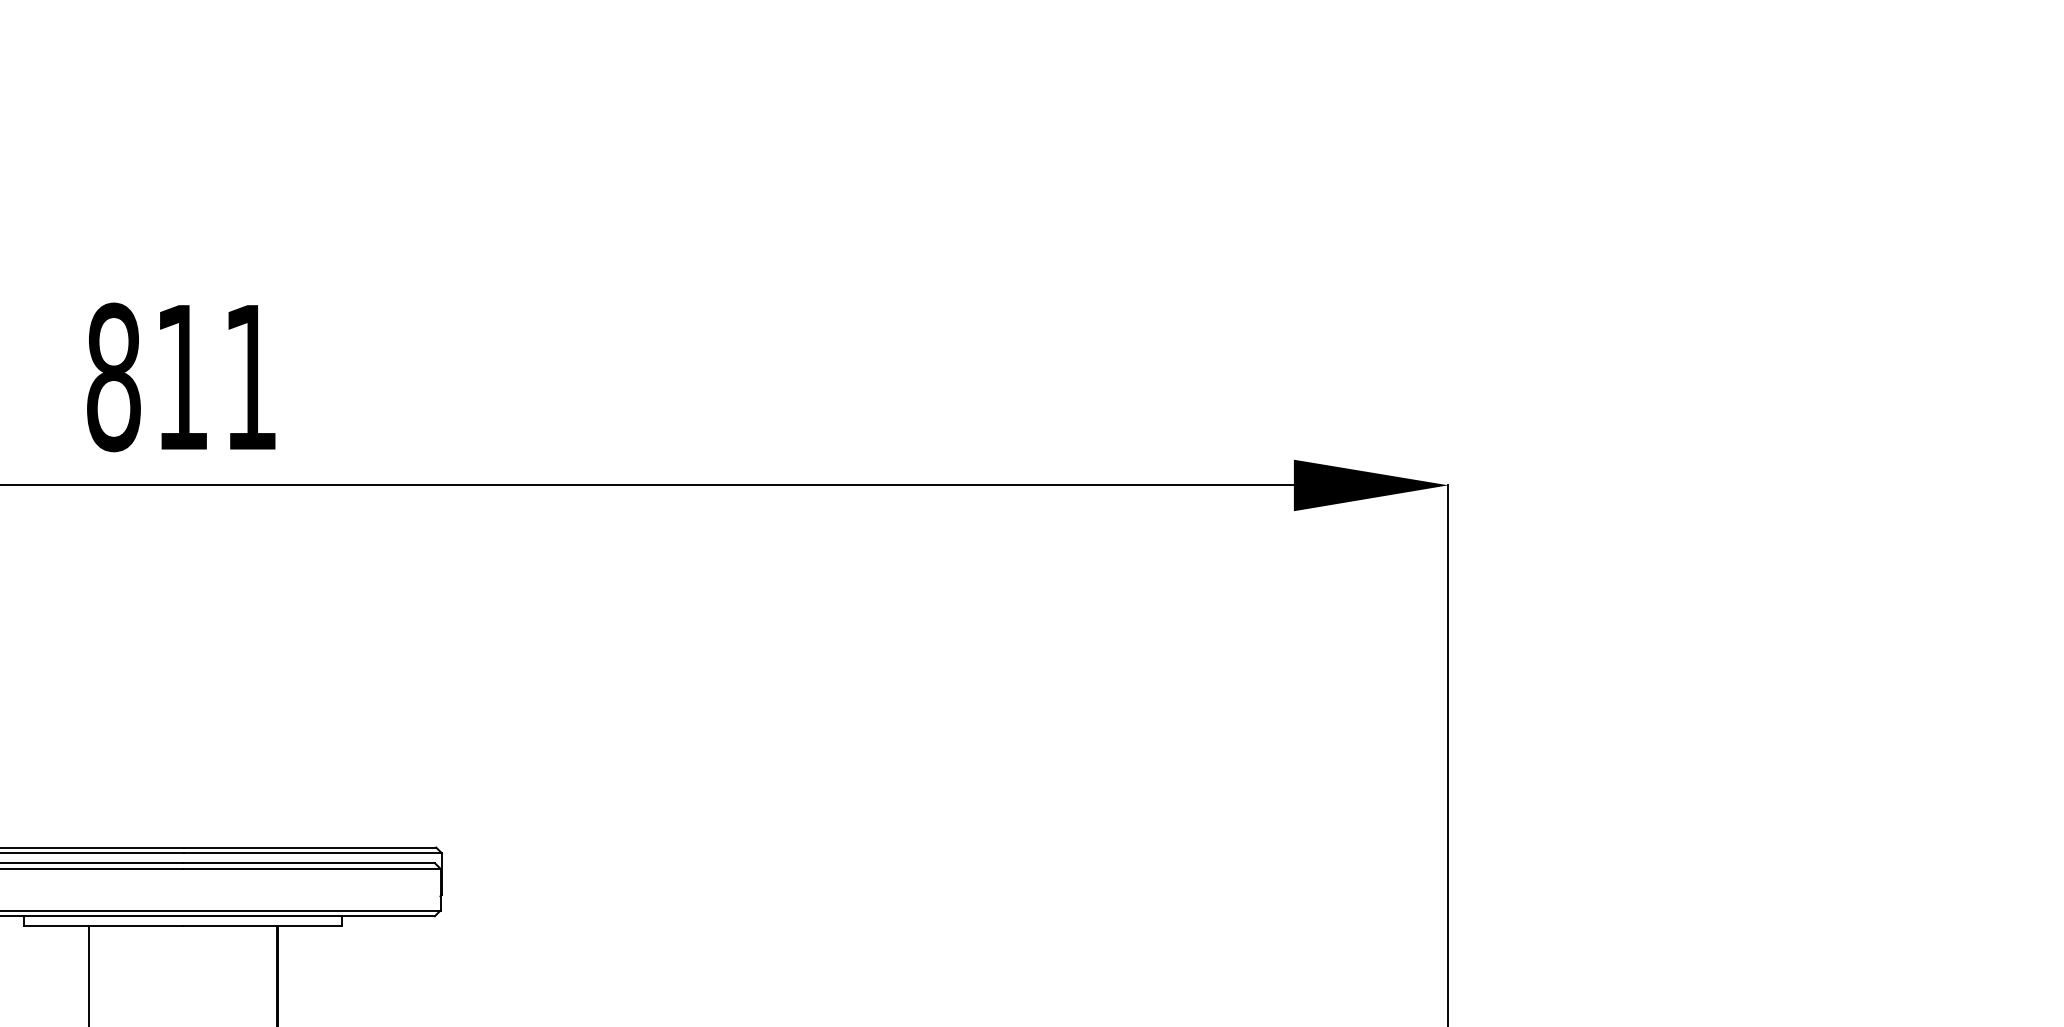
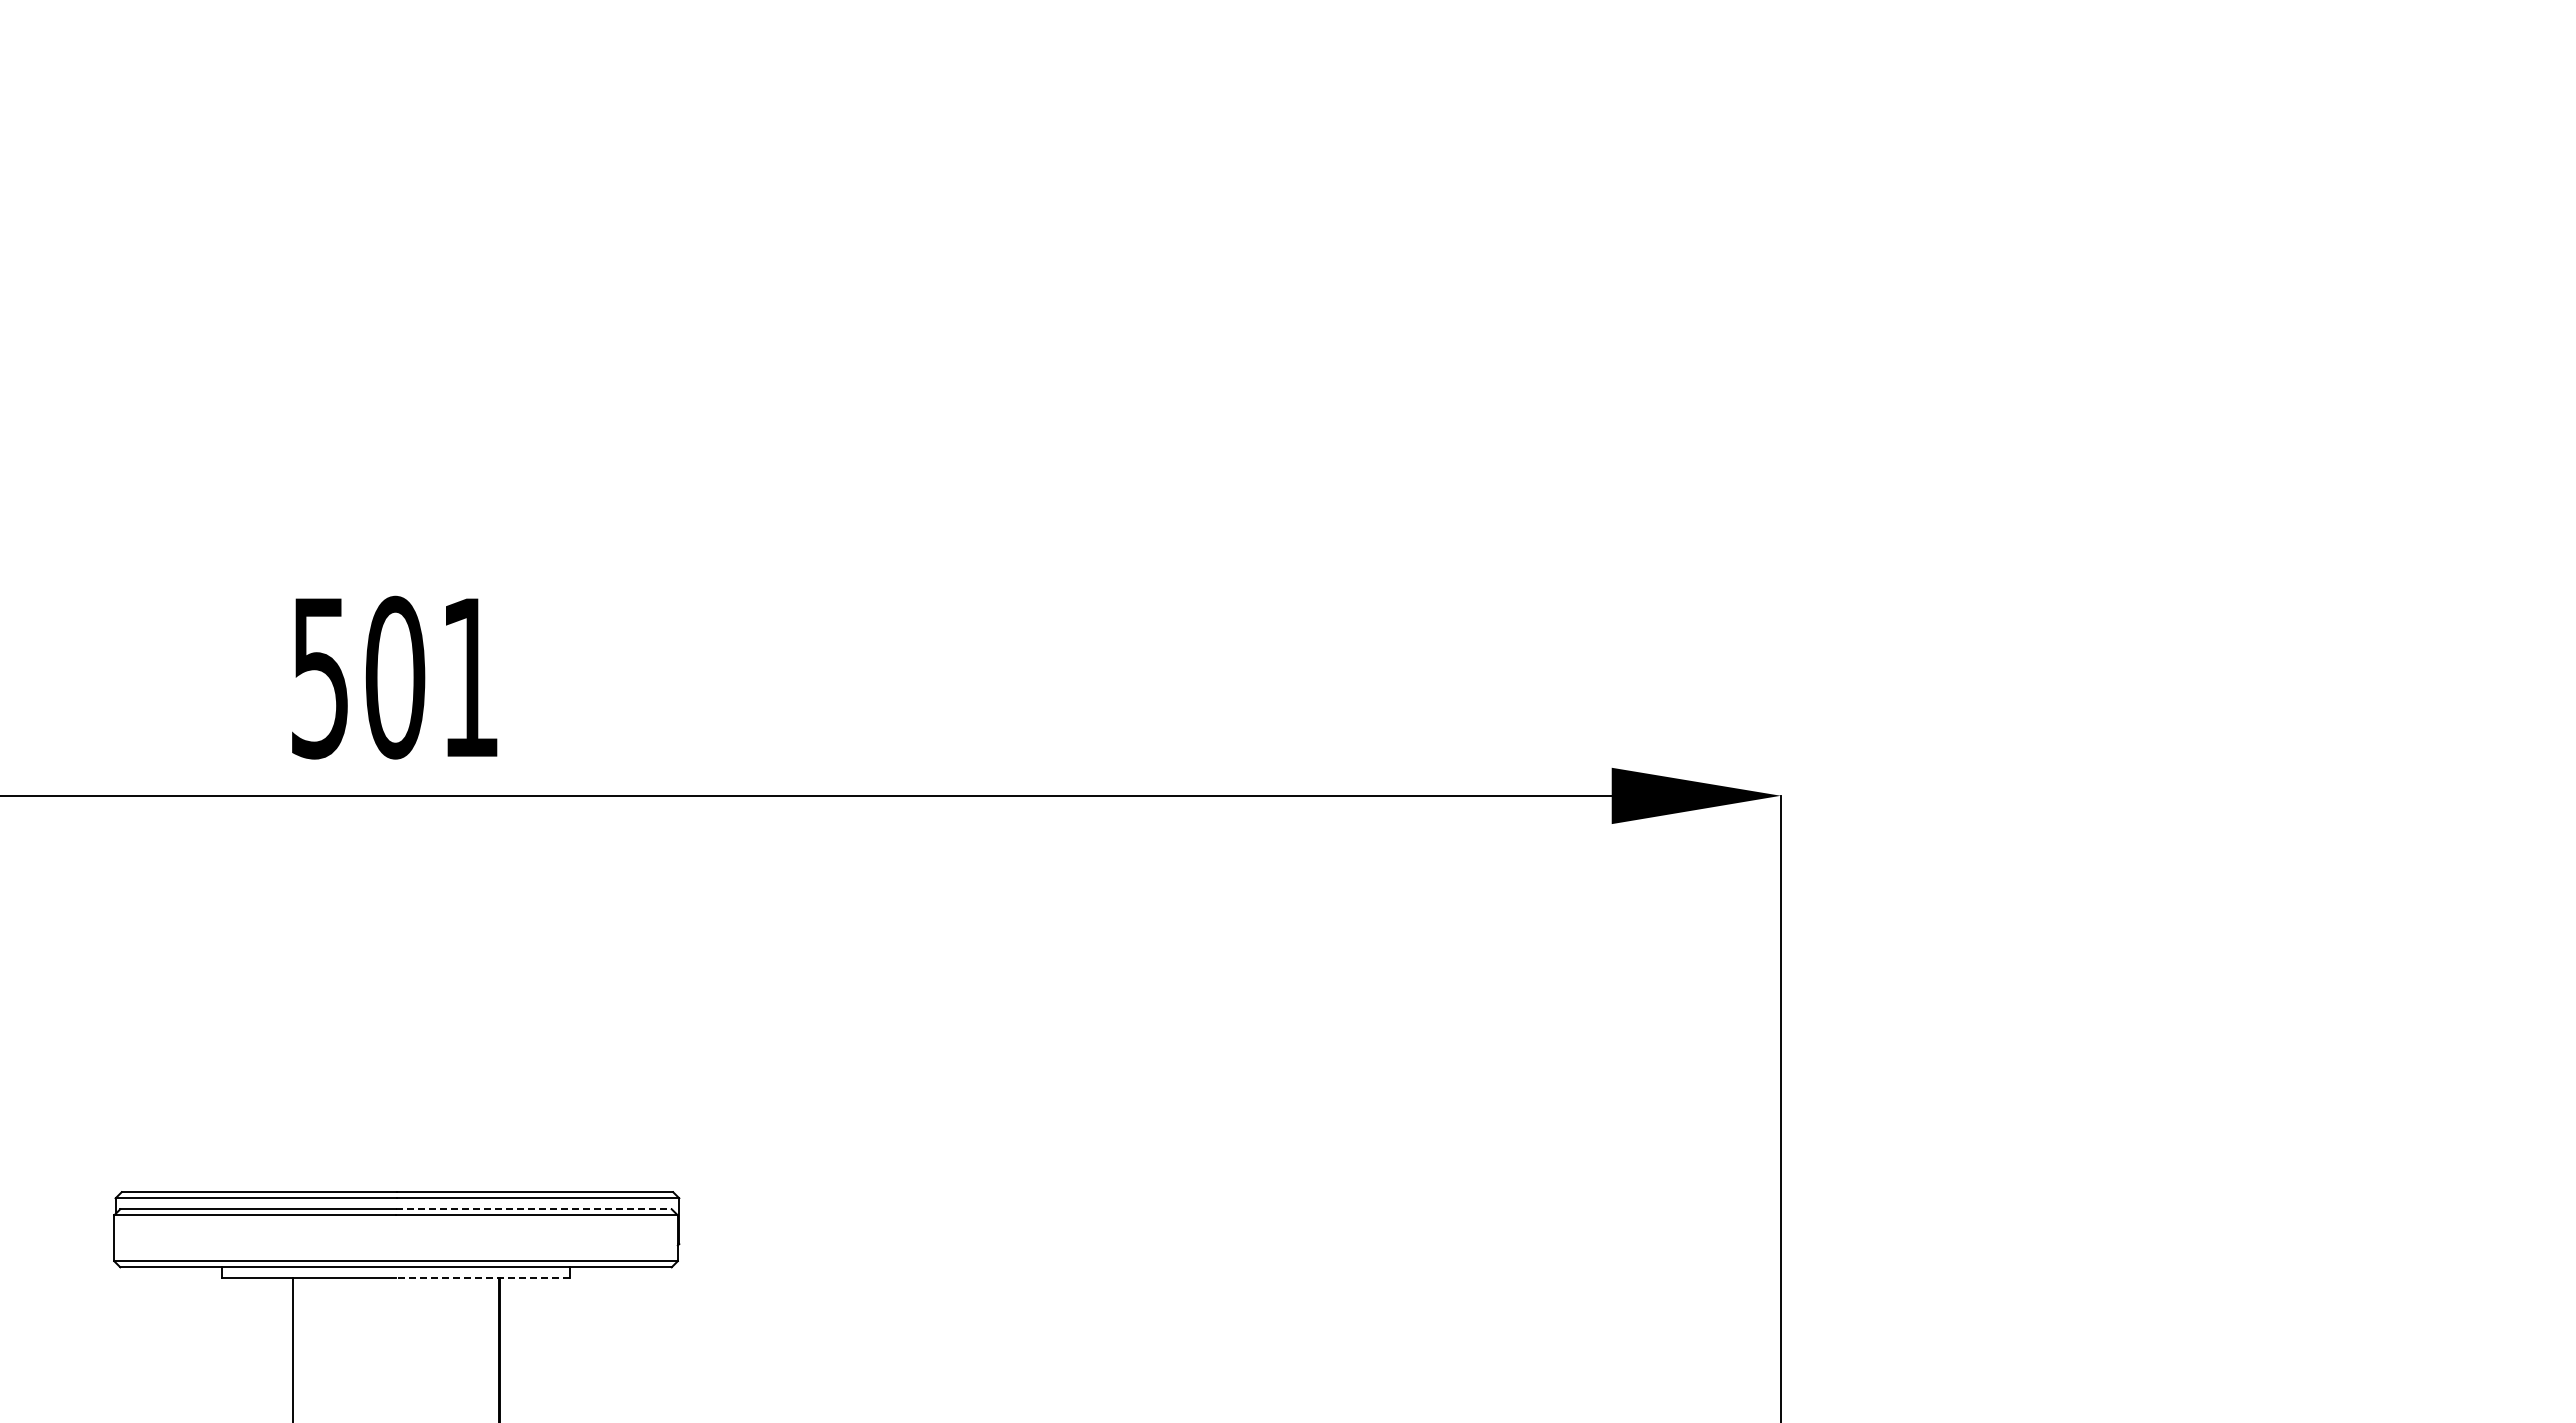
text: (148, 377) -> (358, 677), 811 -> 501
line: (308, 863) -> (533, 1209), solid -> dashed
line: (261, 925) -> (482, 1277), solid -> dashed

